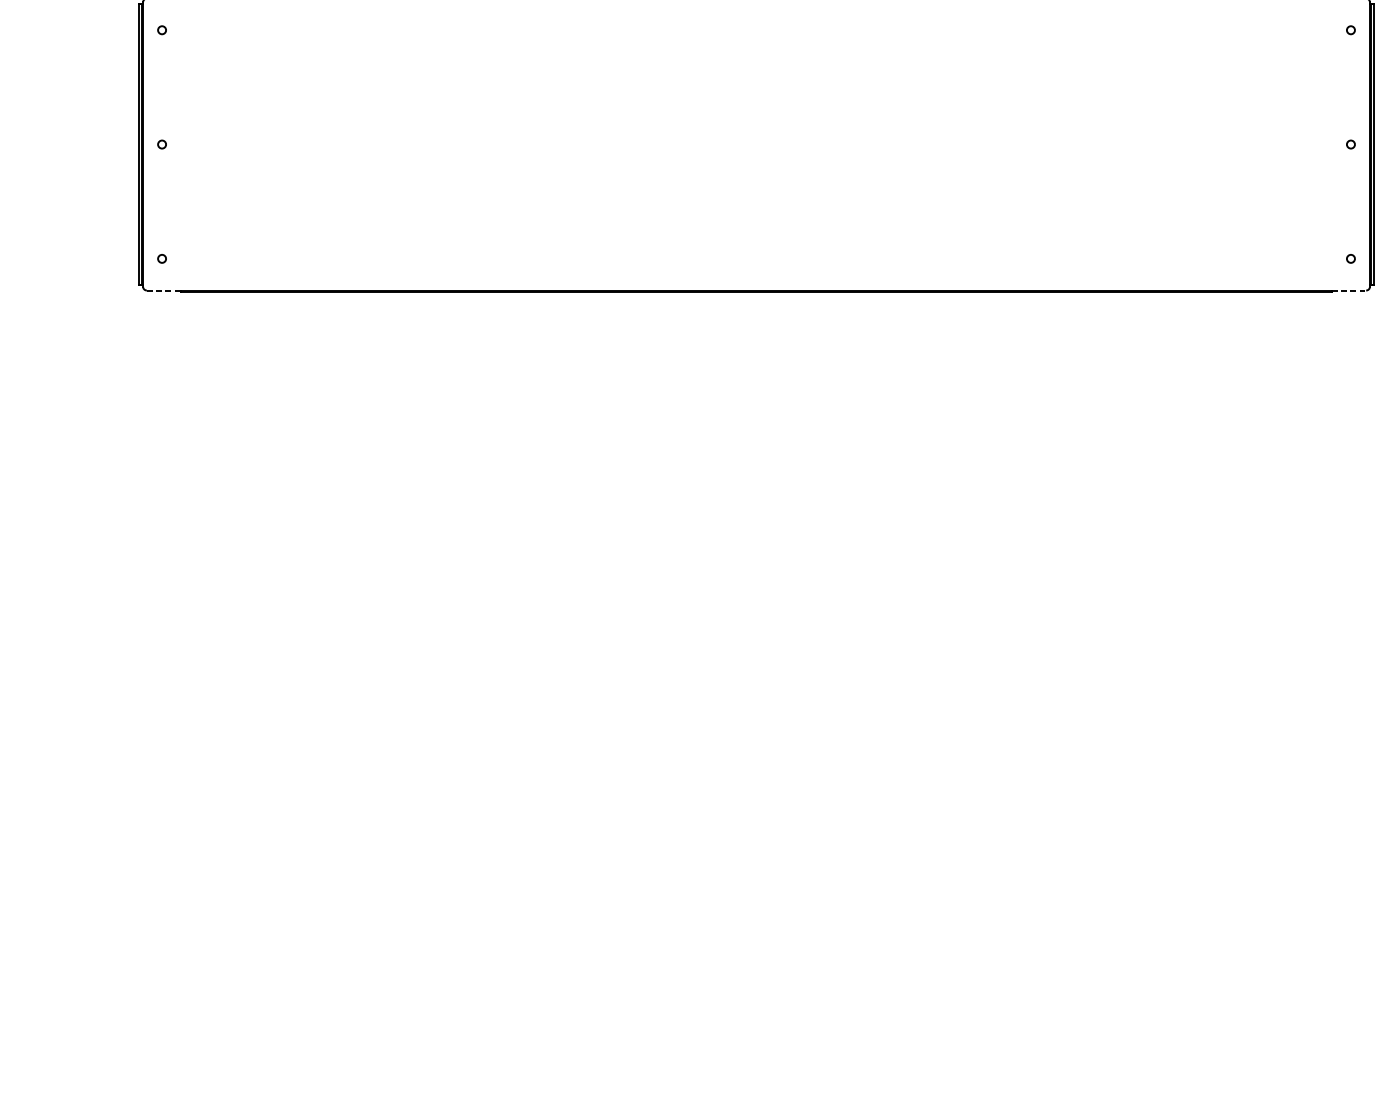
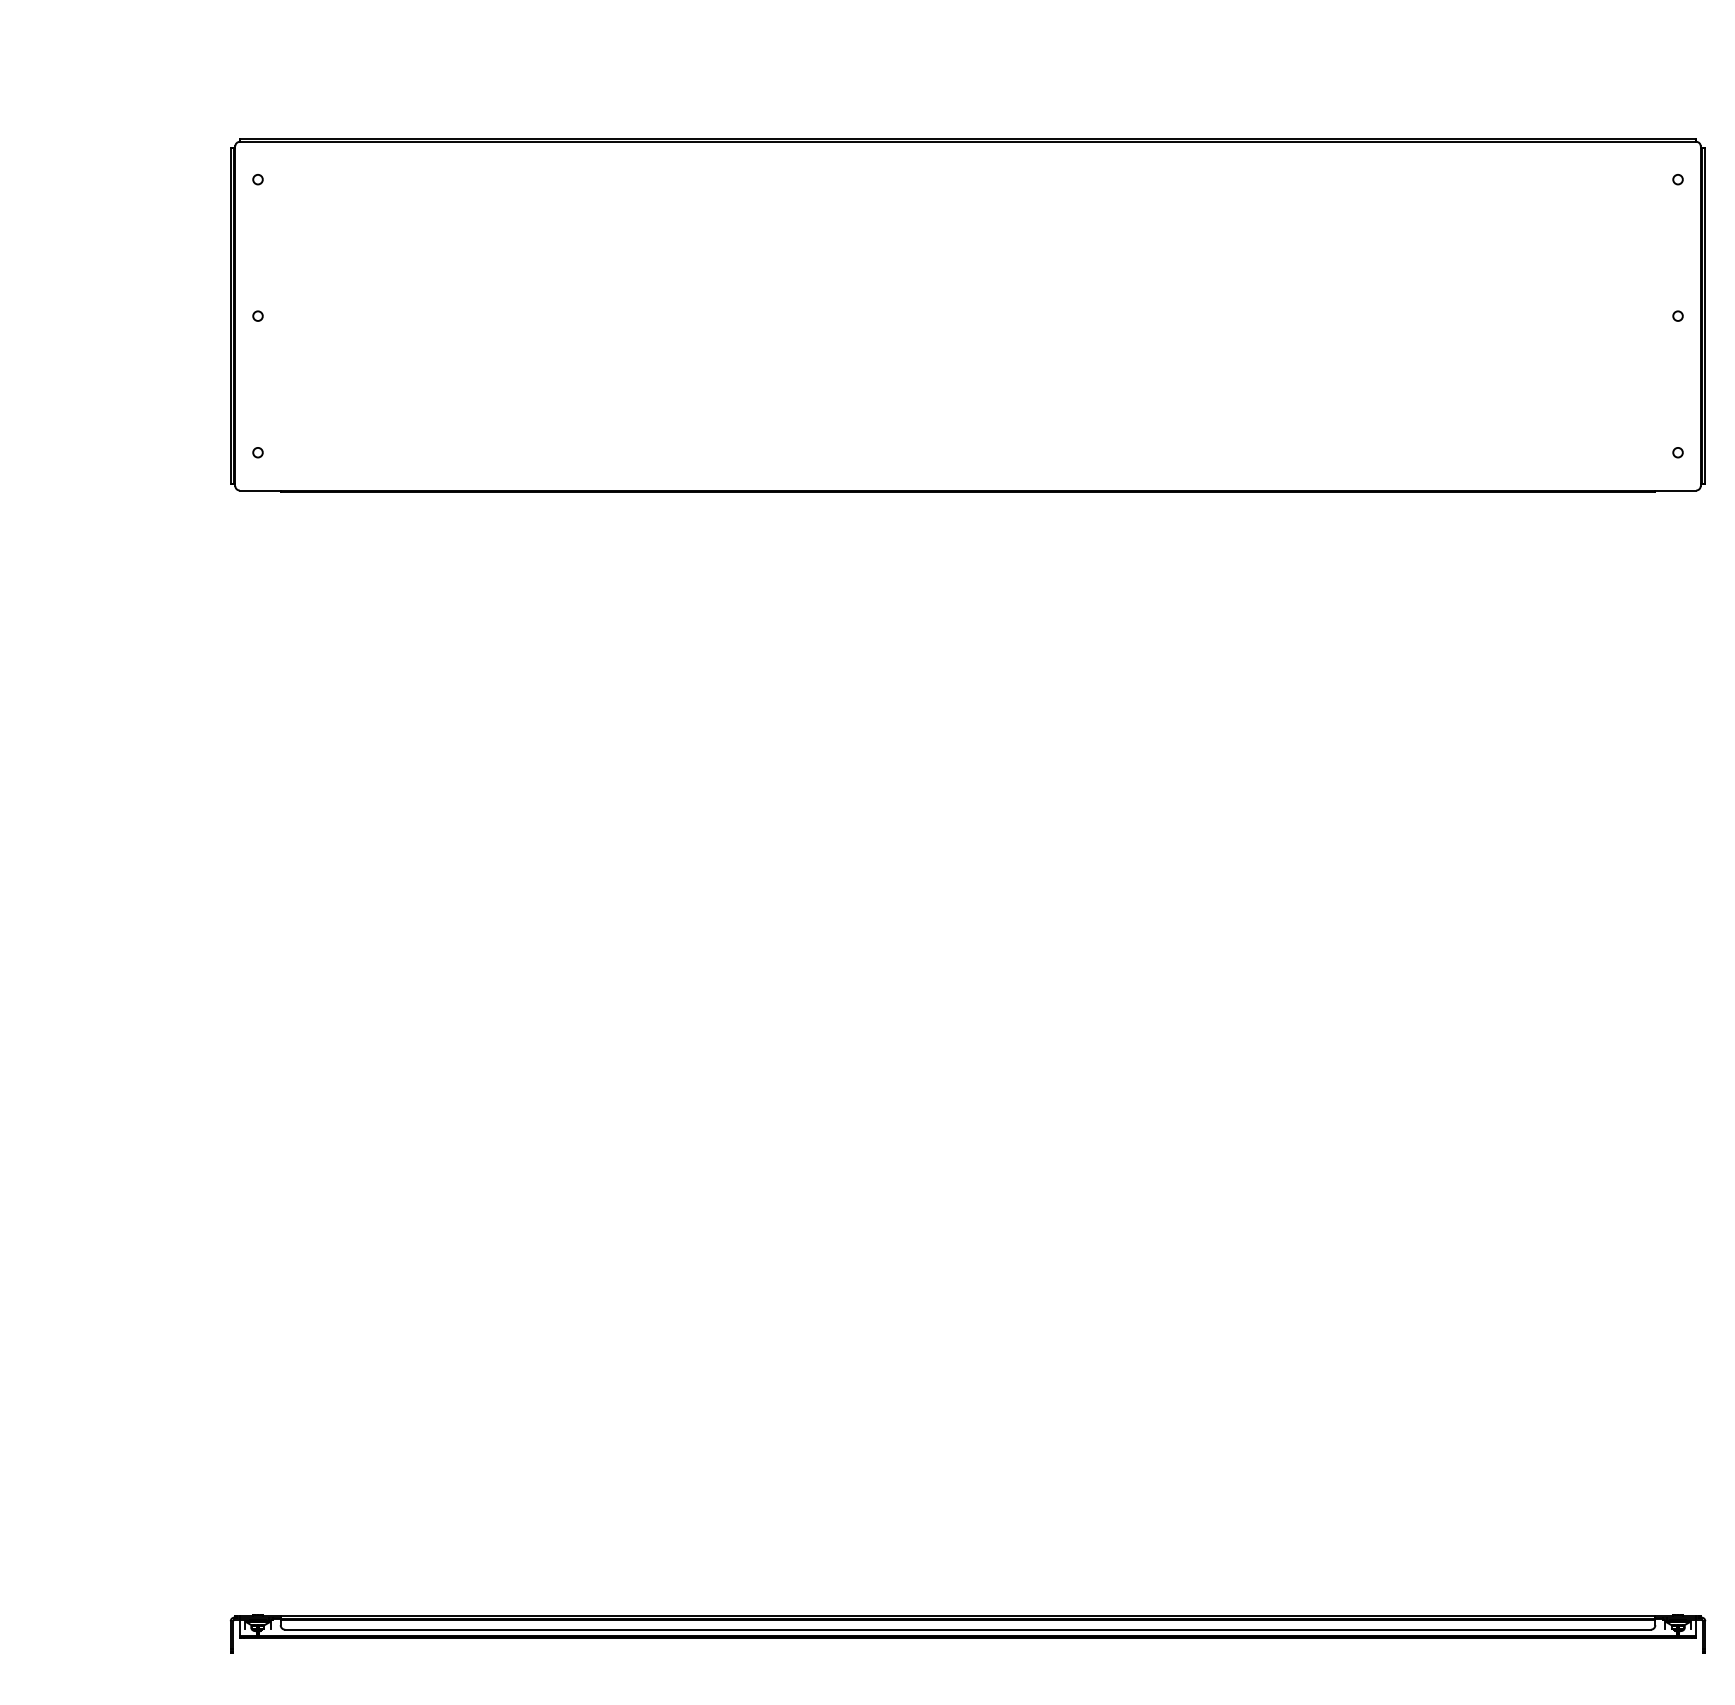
line: (164, 290) -> (260, 490), dashed -> solid
line: (1349, 290) -> (1676, 490), dashed -> solid

